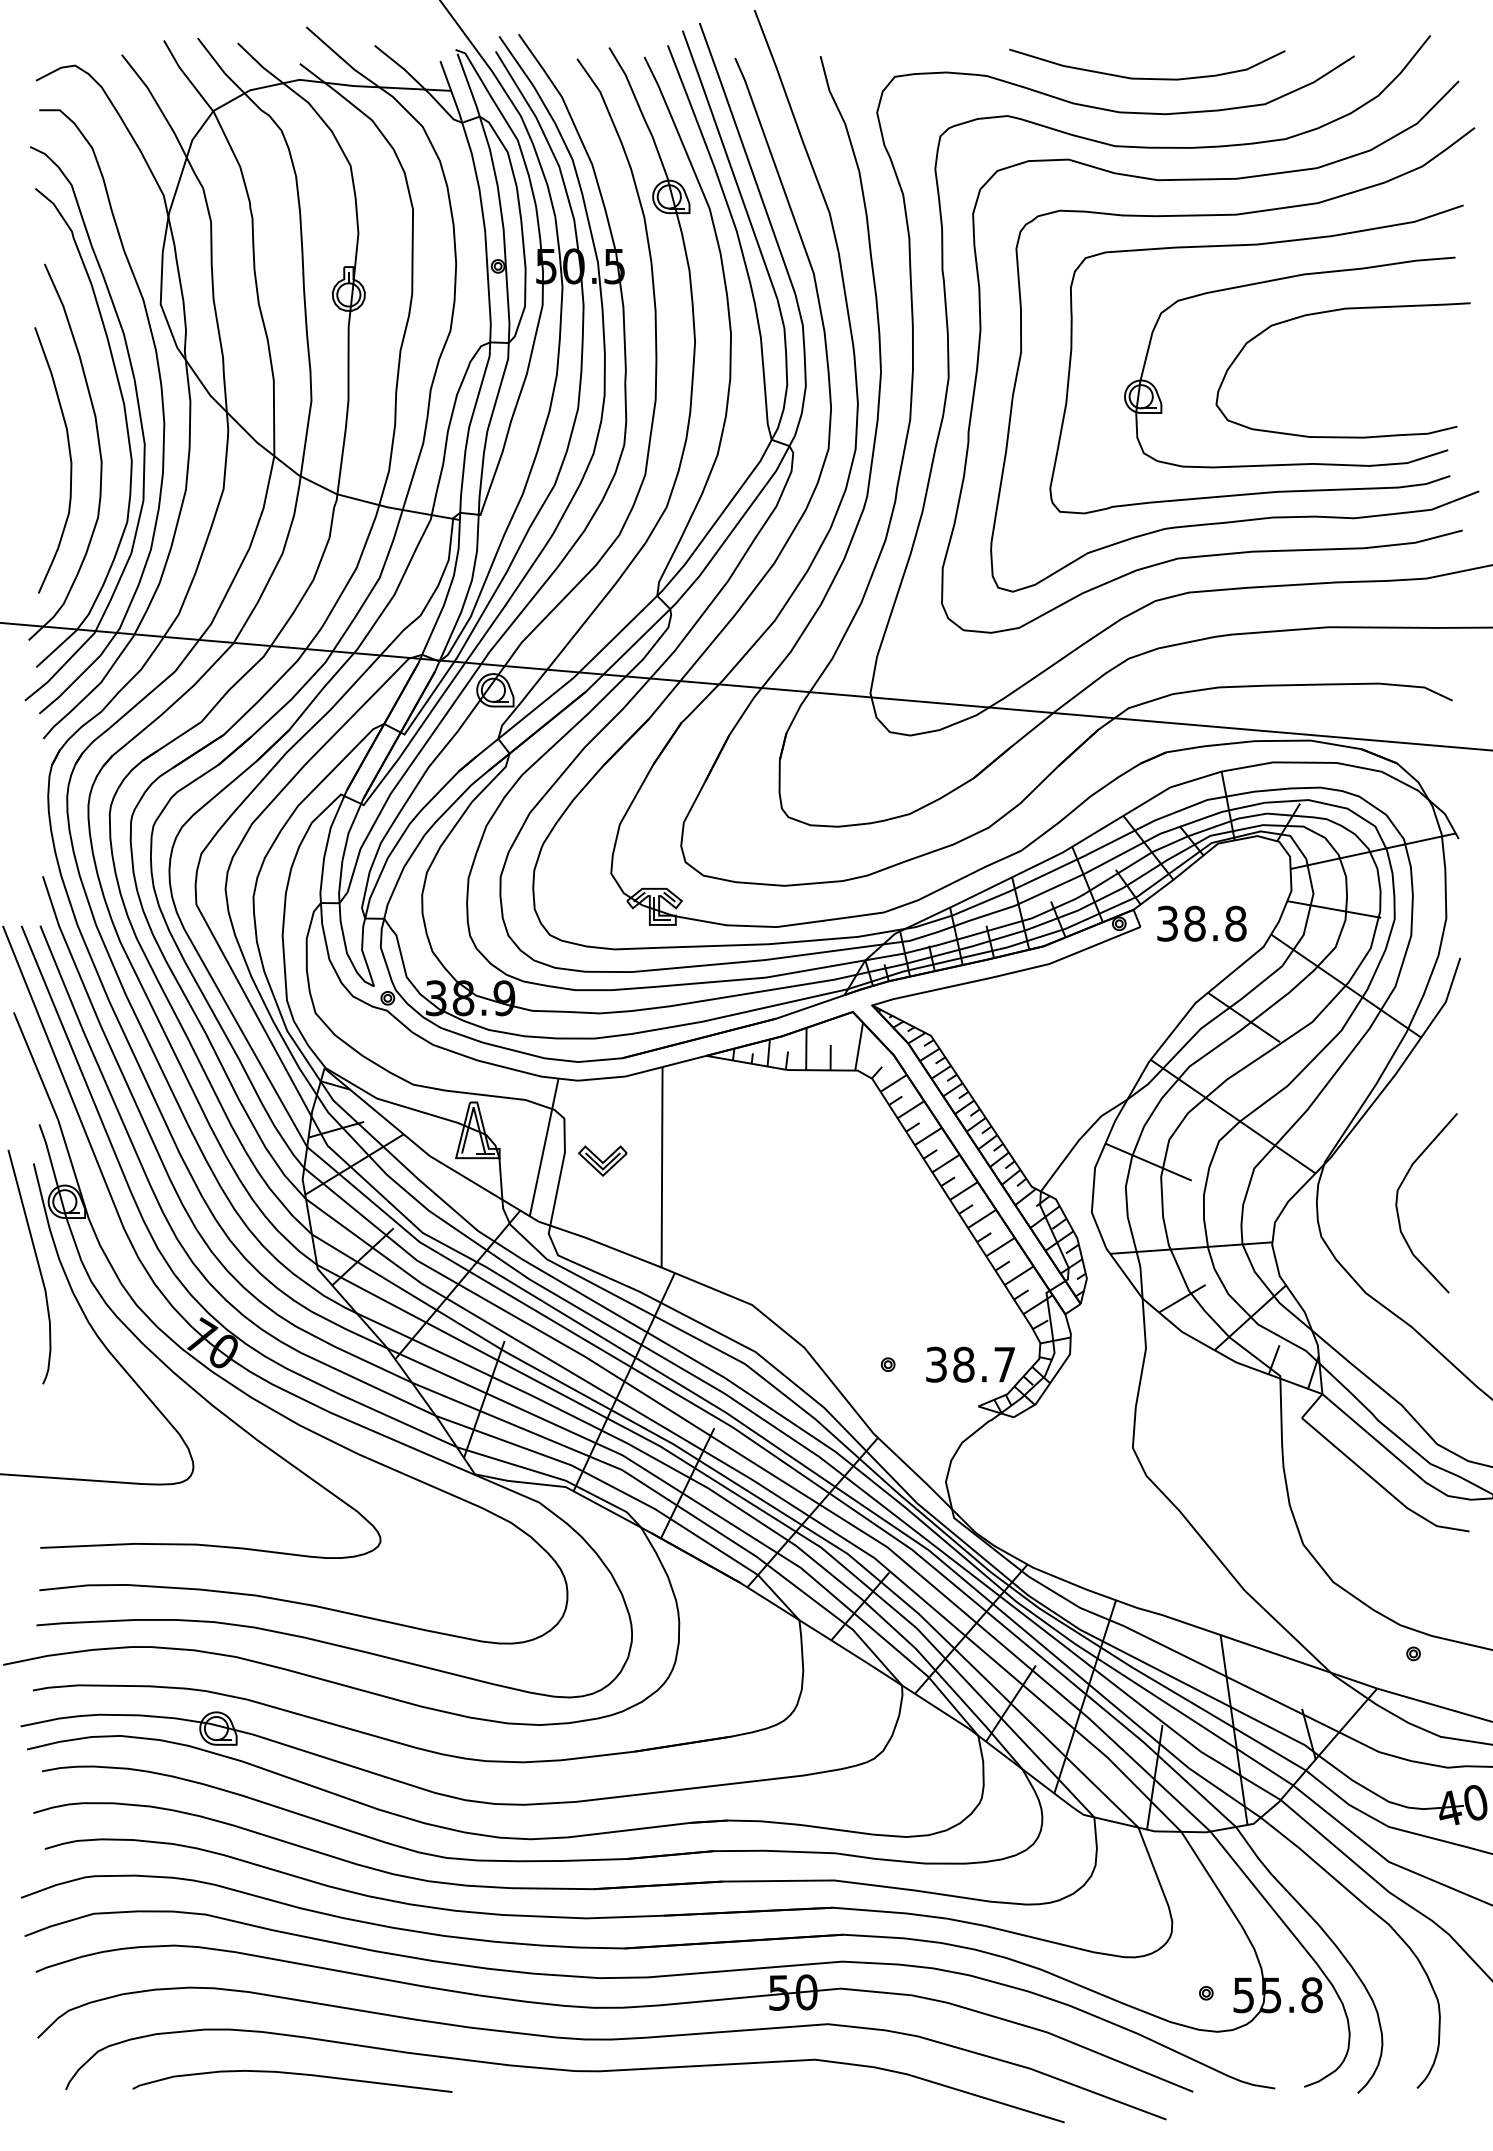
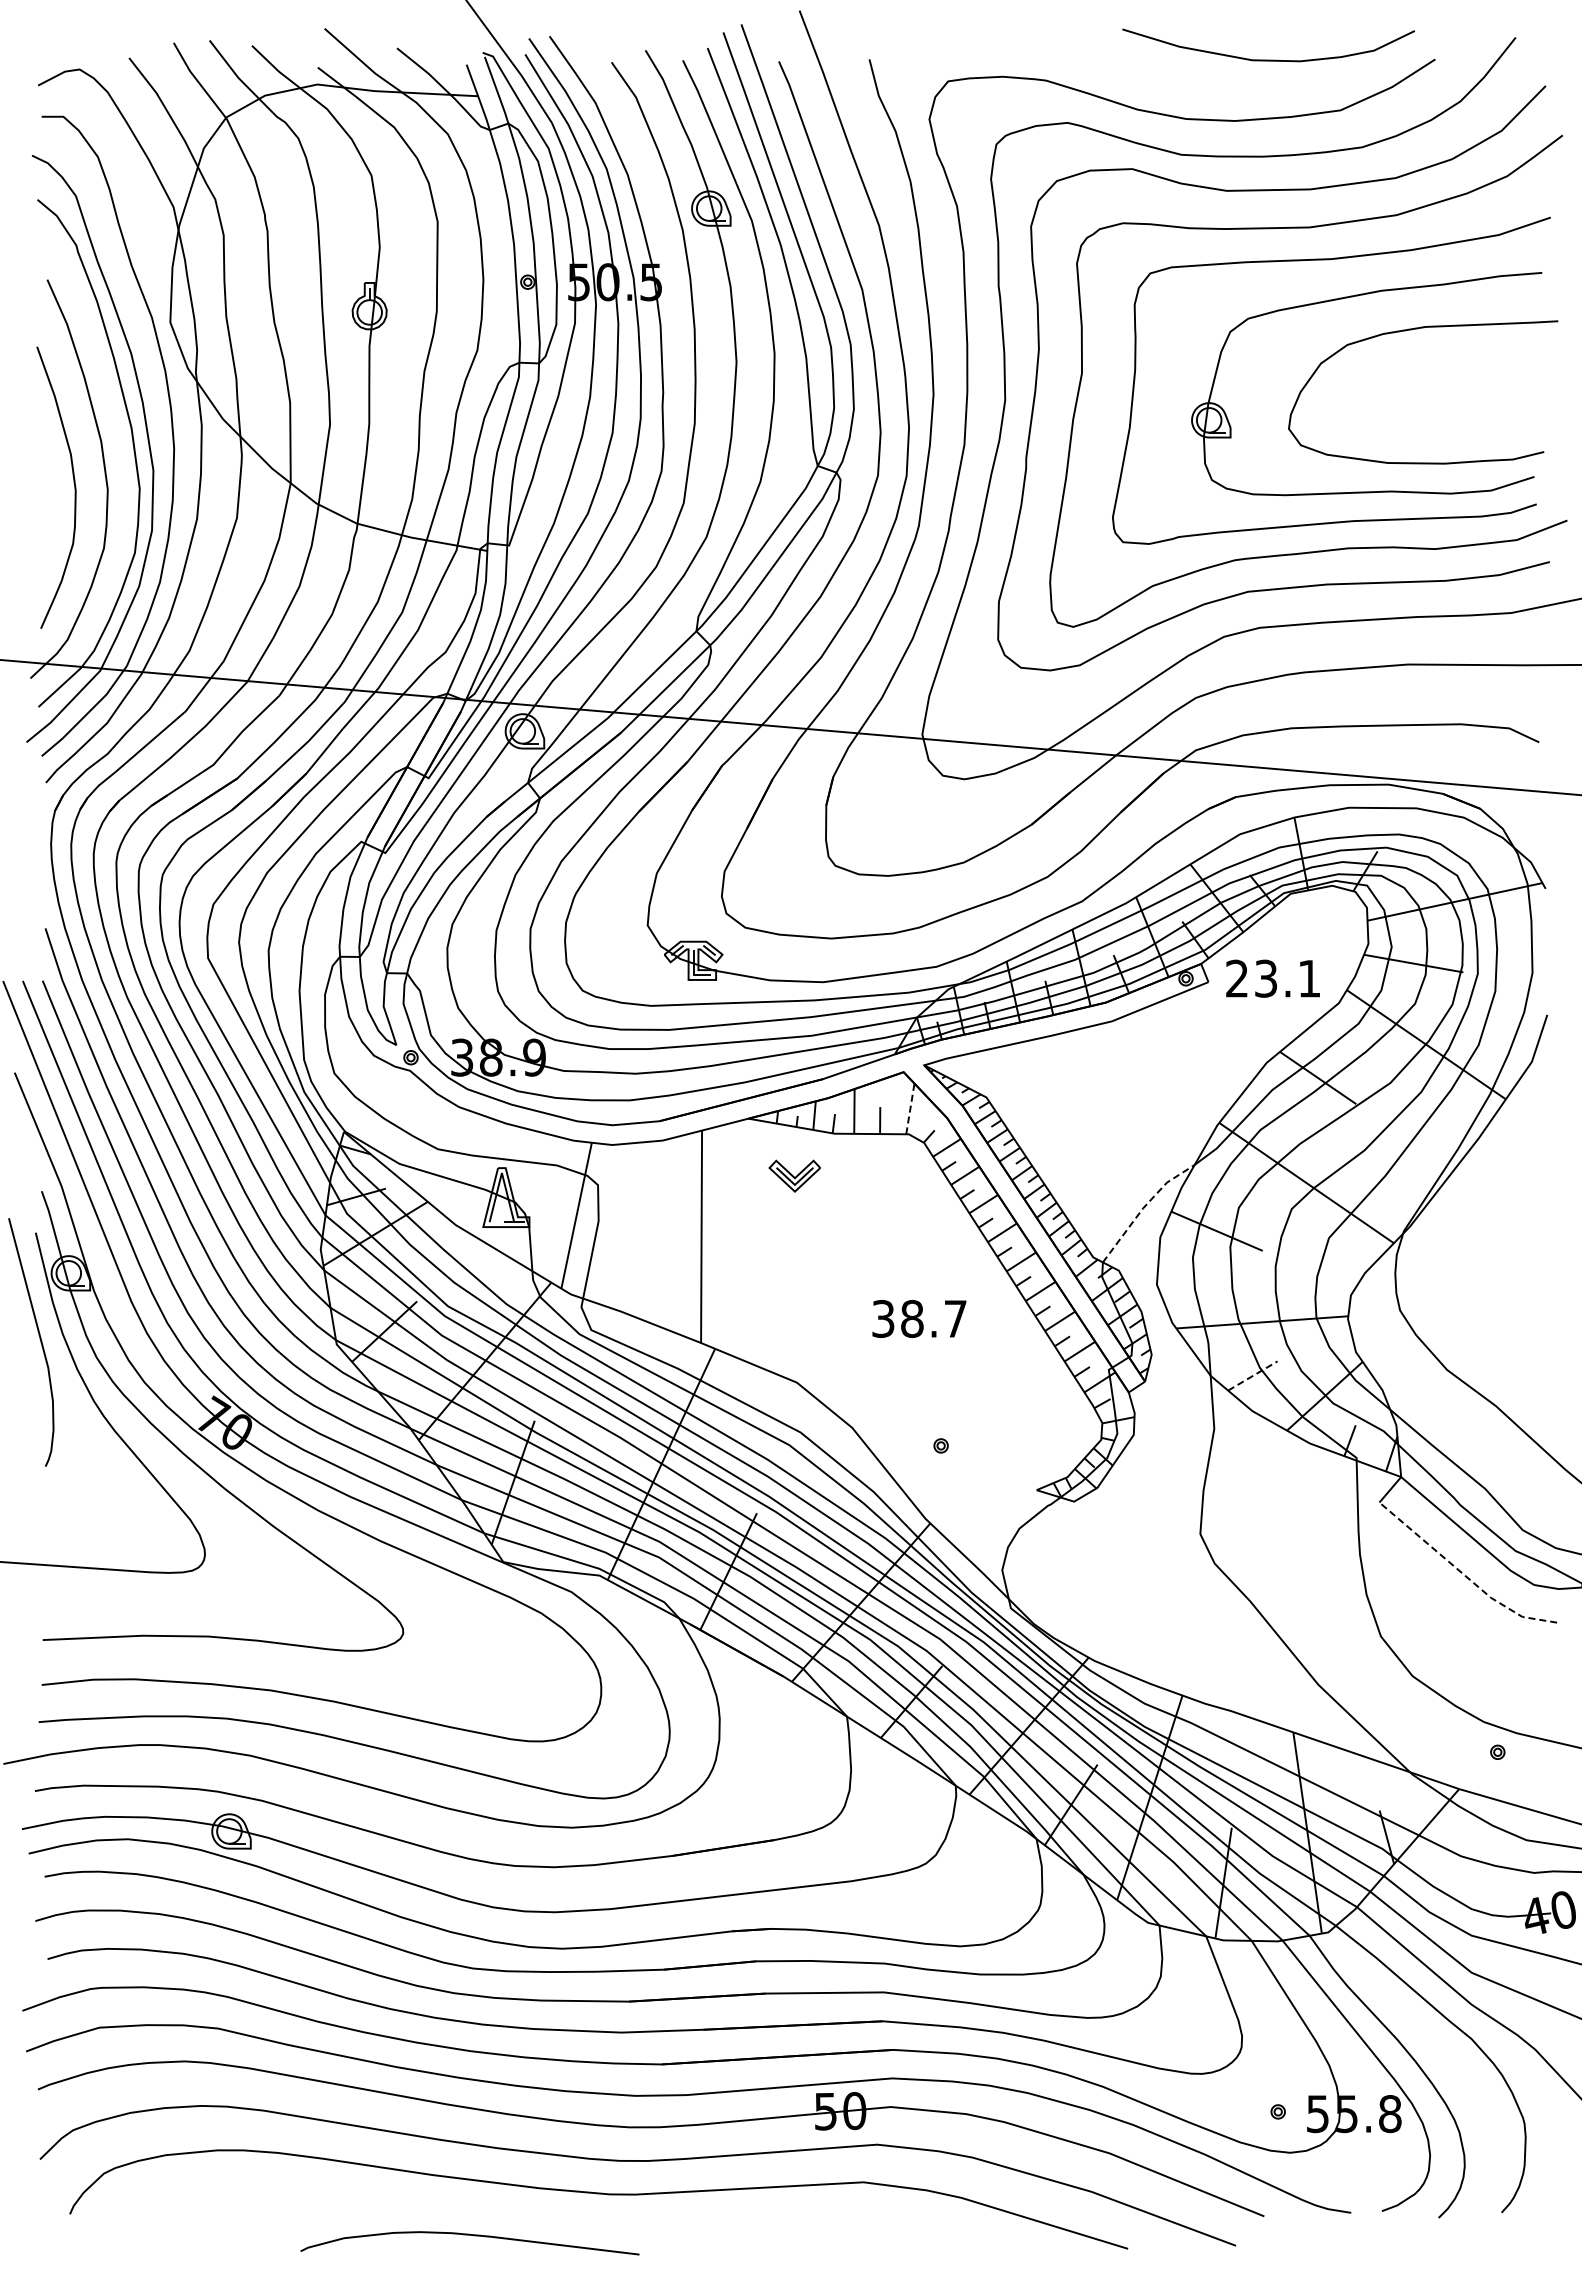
curve: (1147, 77) -> (1268, 59), moved
text: (1201, 923) -> (1273, 978), 38.8 -> 23.1
line: (859, 1046) -> (910, 1108), solid -> dashed
line: (1079, 1140) -> (1143, 1208), solid -> dashed
part: (602, 1160) -> (794, 1175), moved
curve: (1398, 1197) -> (1481, 1268), removed
line: (1182, 1298) -> (1252, 1375), solid -> dashed
text: (970, 1364) -> (919, 1318), moved
line: (1381, 1486) -> (1463, 1574), solid -> dashed
curve: (292, 2074) -> (469, 2235), moved

